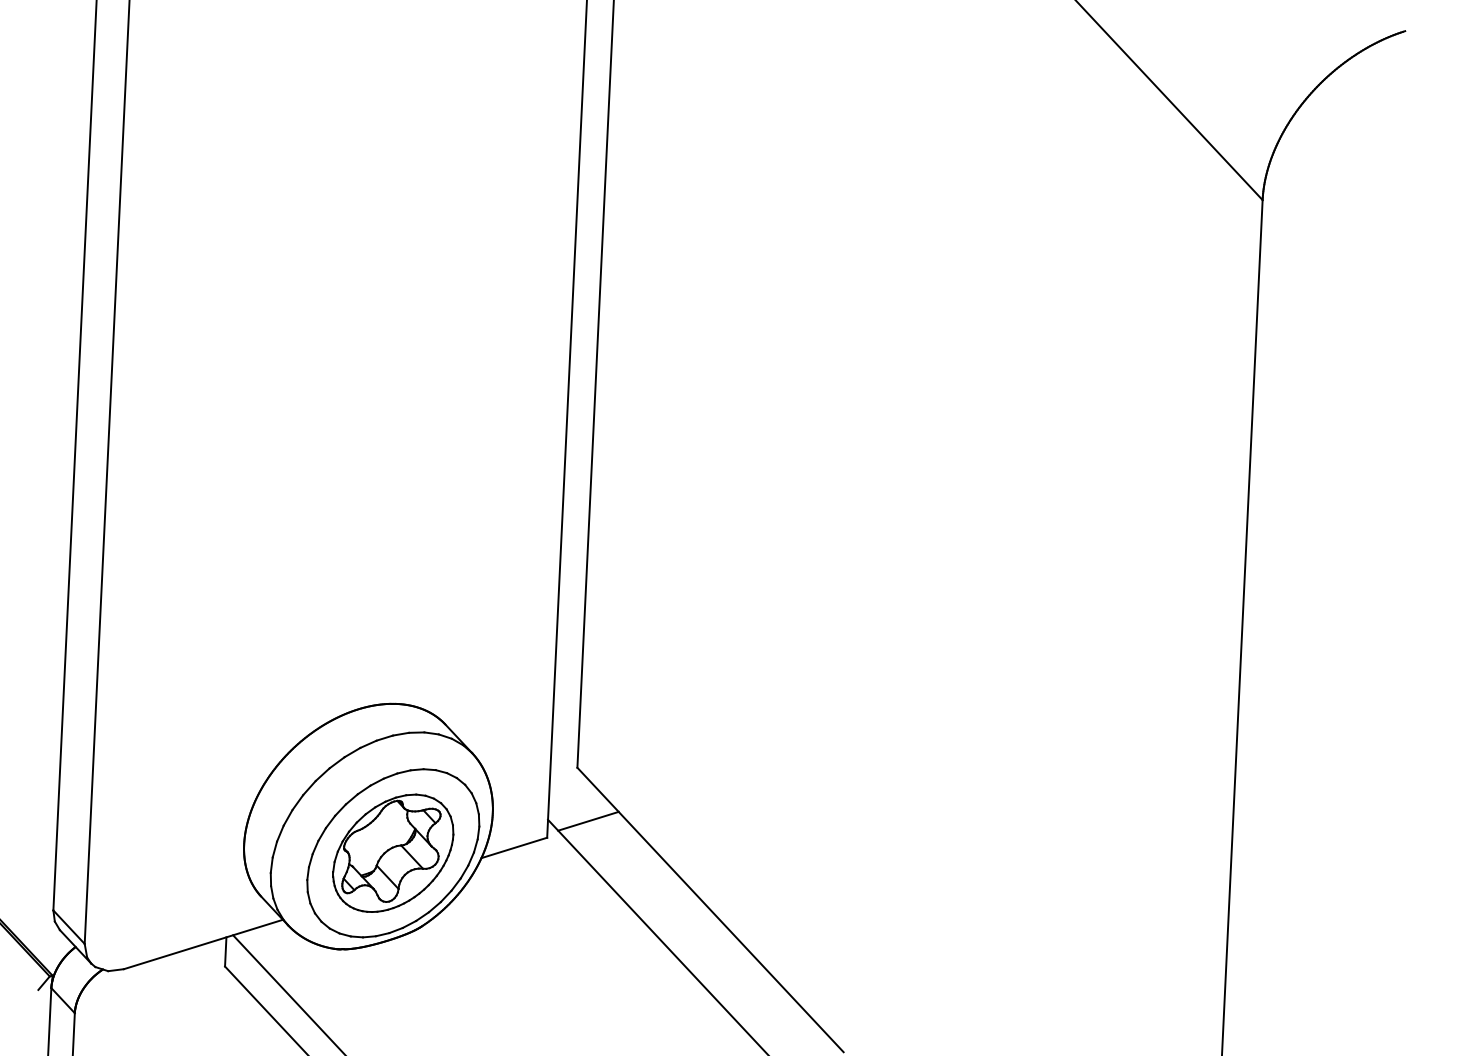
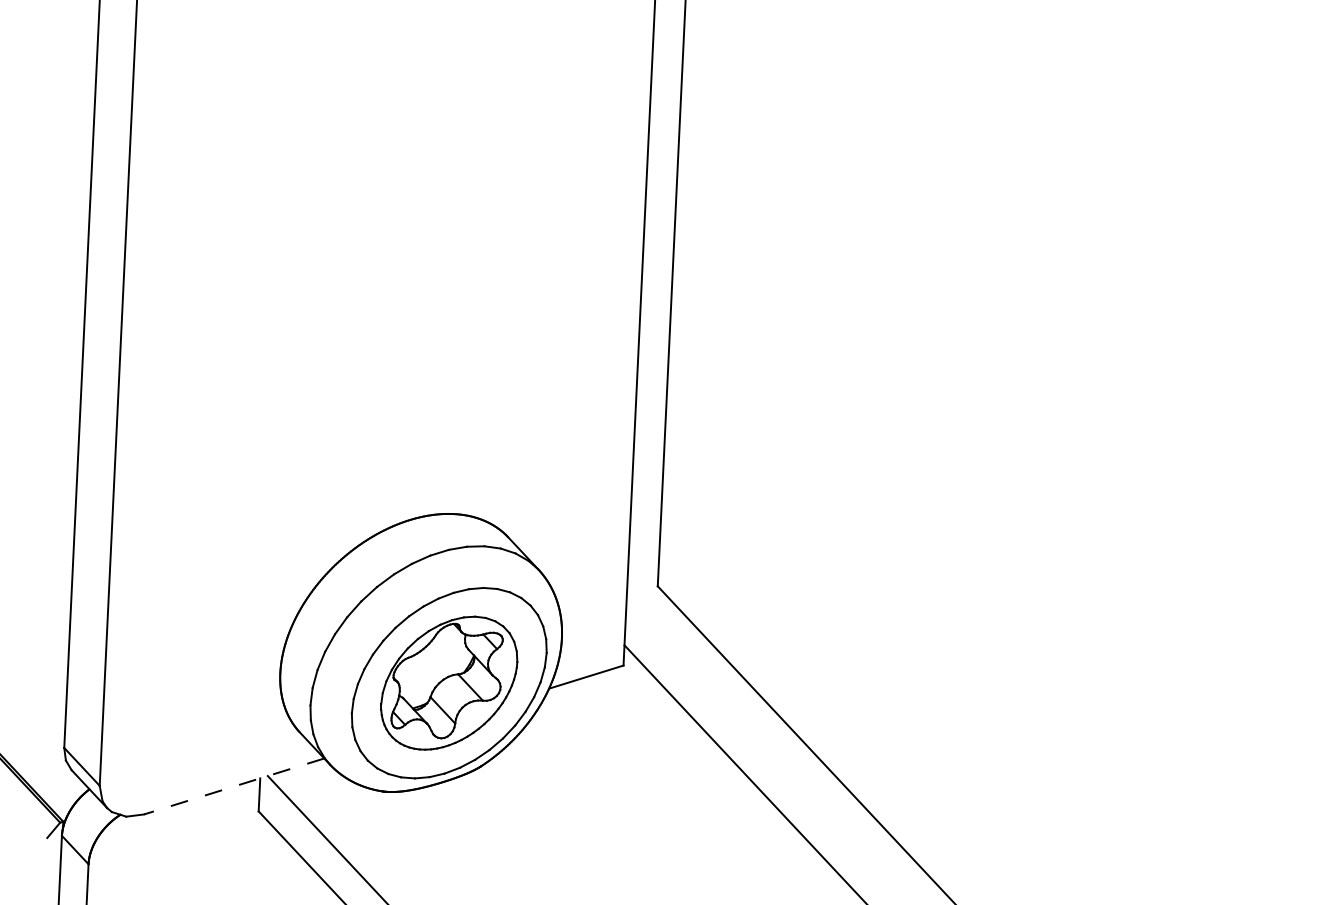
line: (588, 820) -> (670, 646), removed
line: (202, 944) -> (233, 786), solid -> dashed

